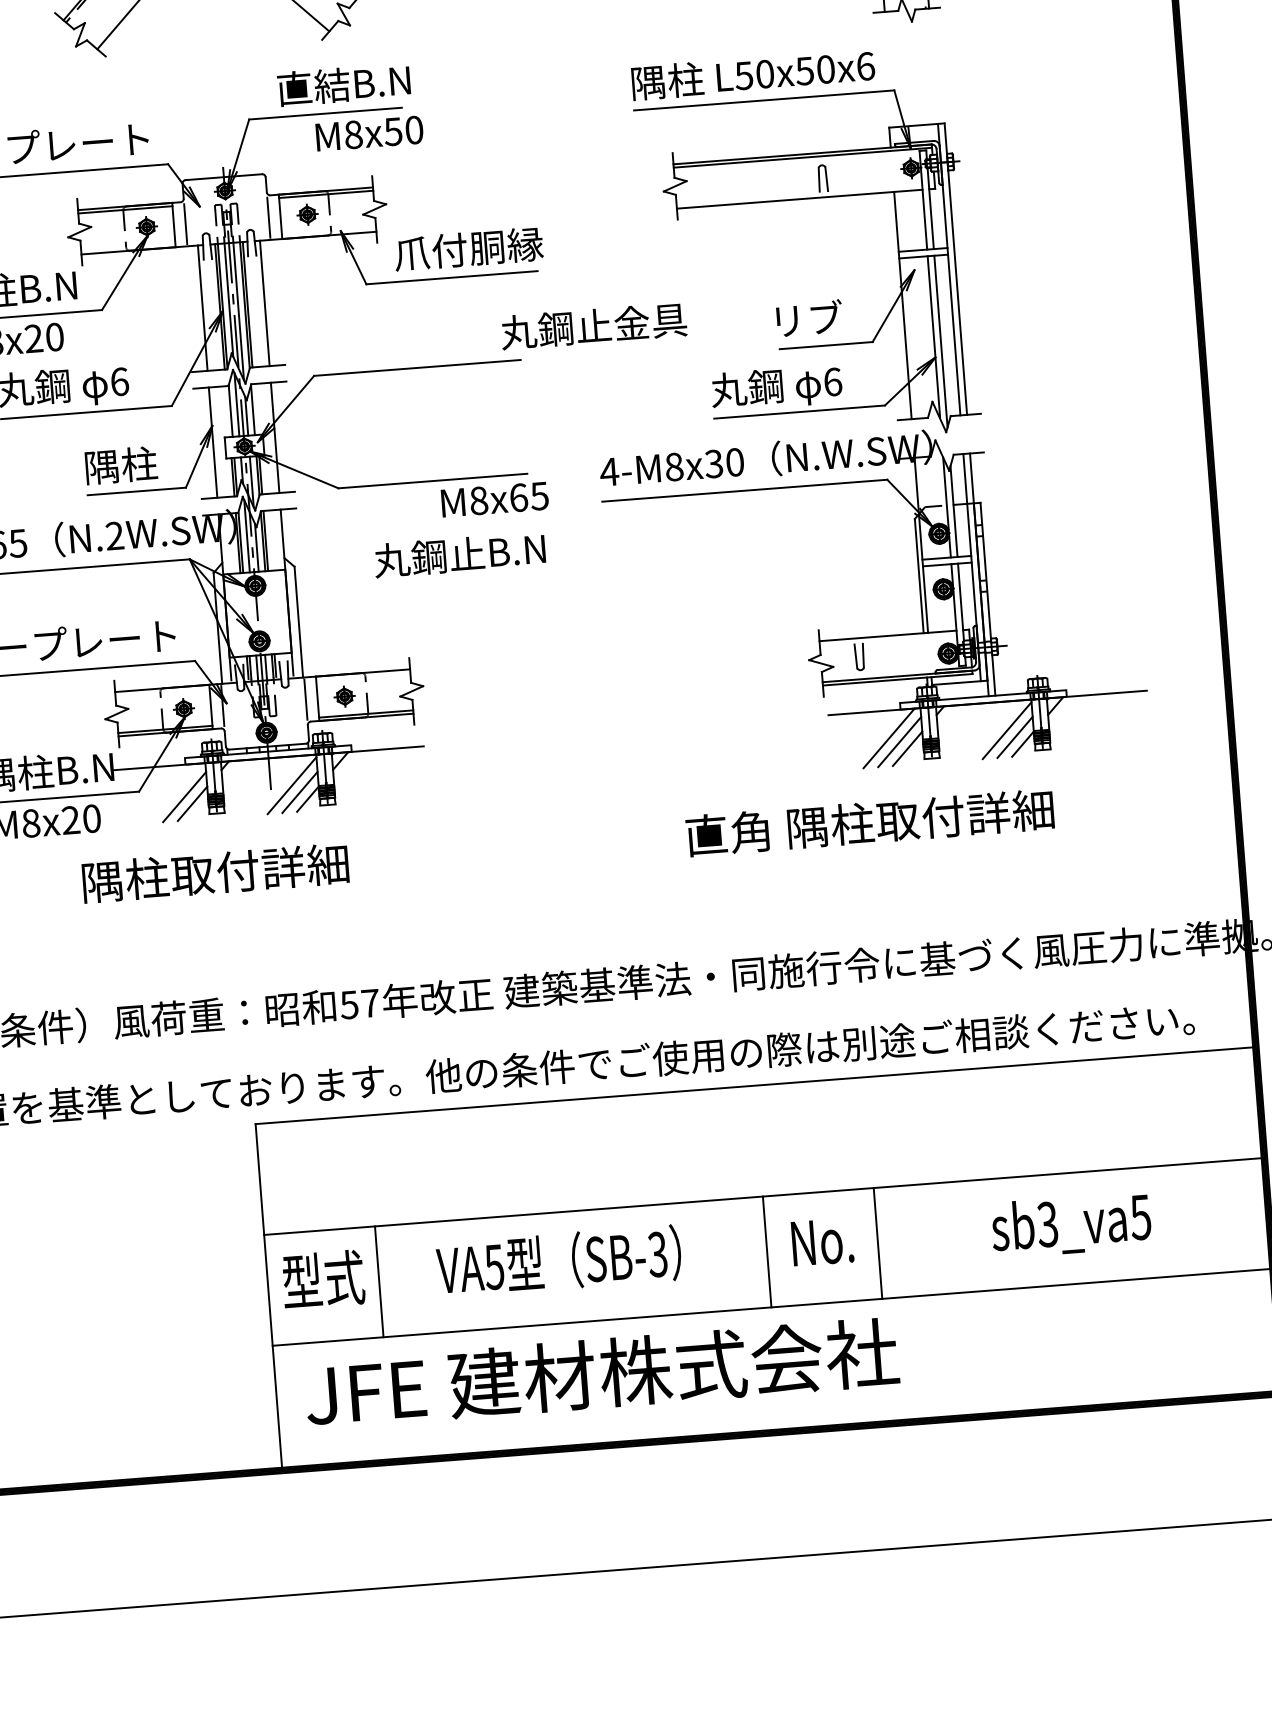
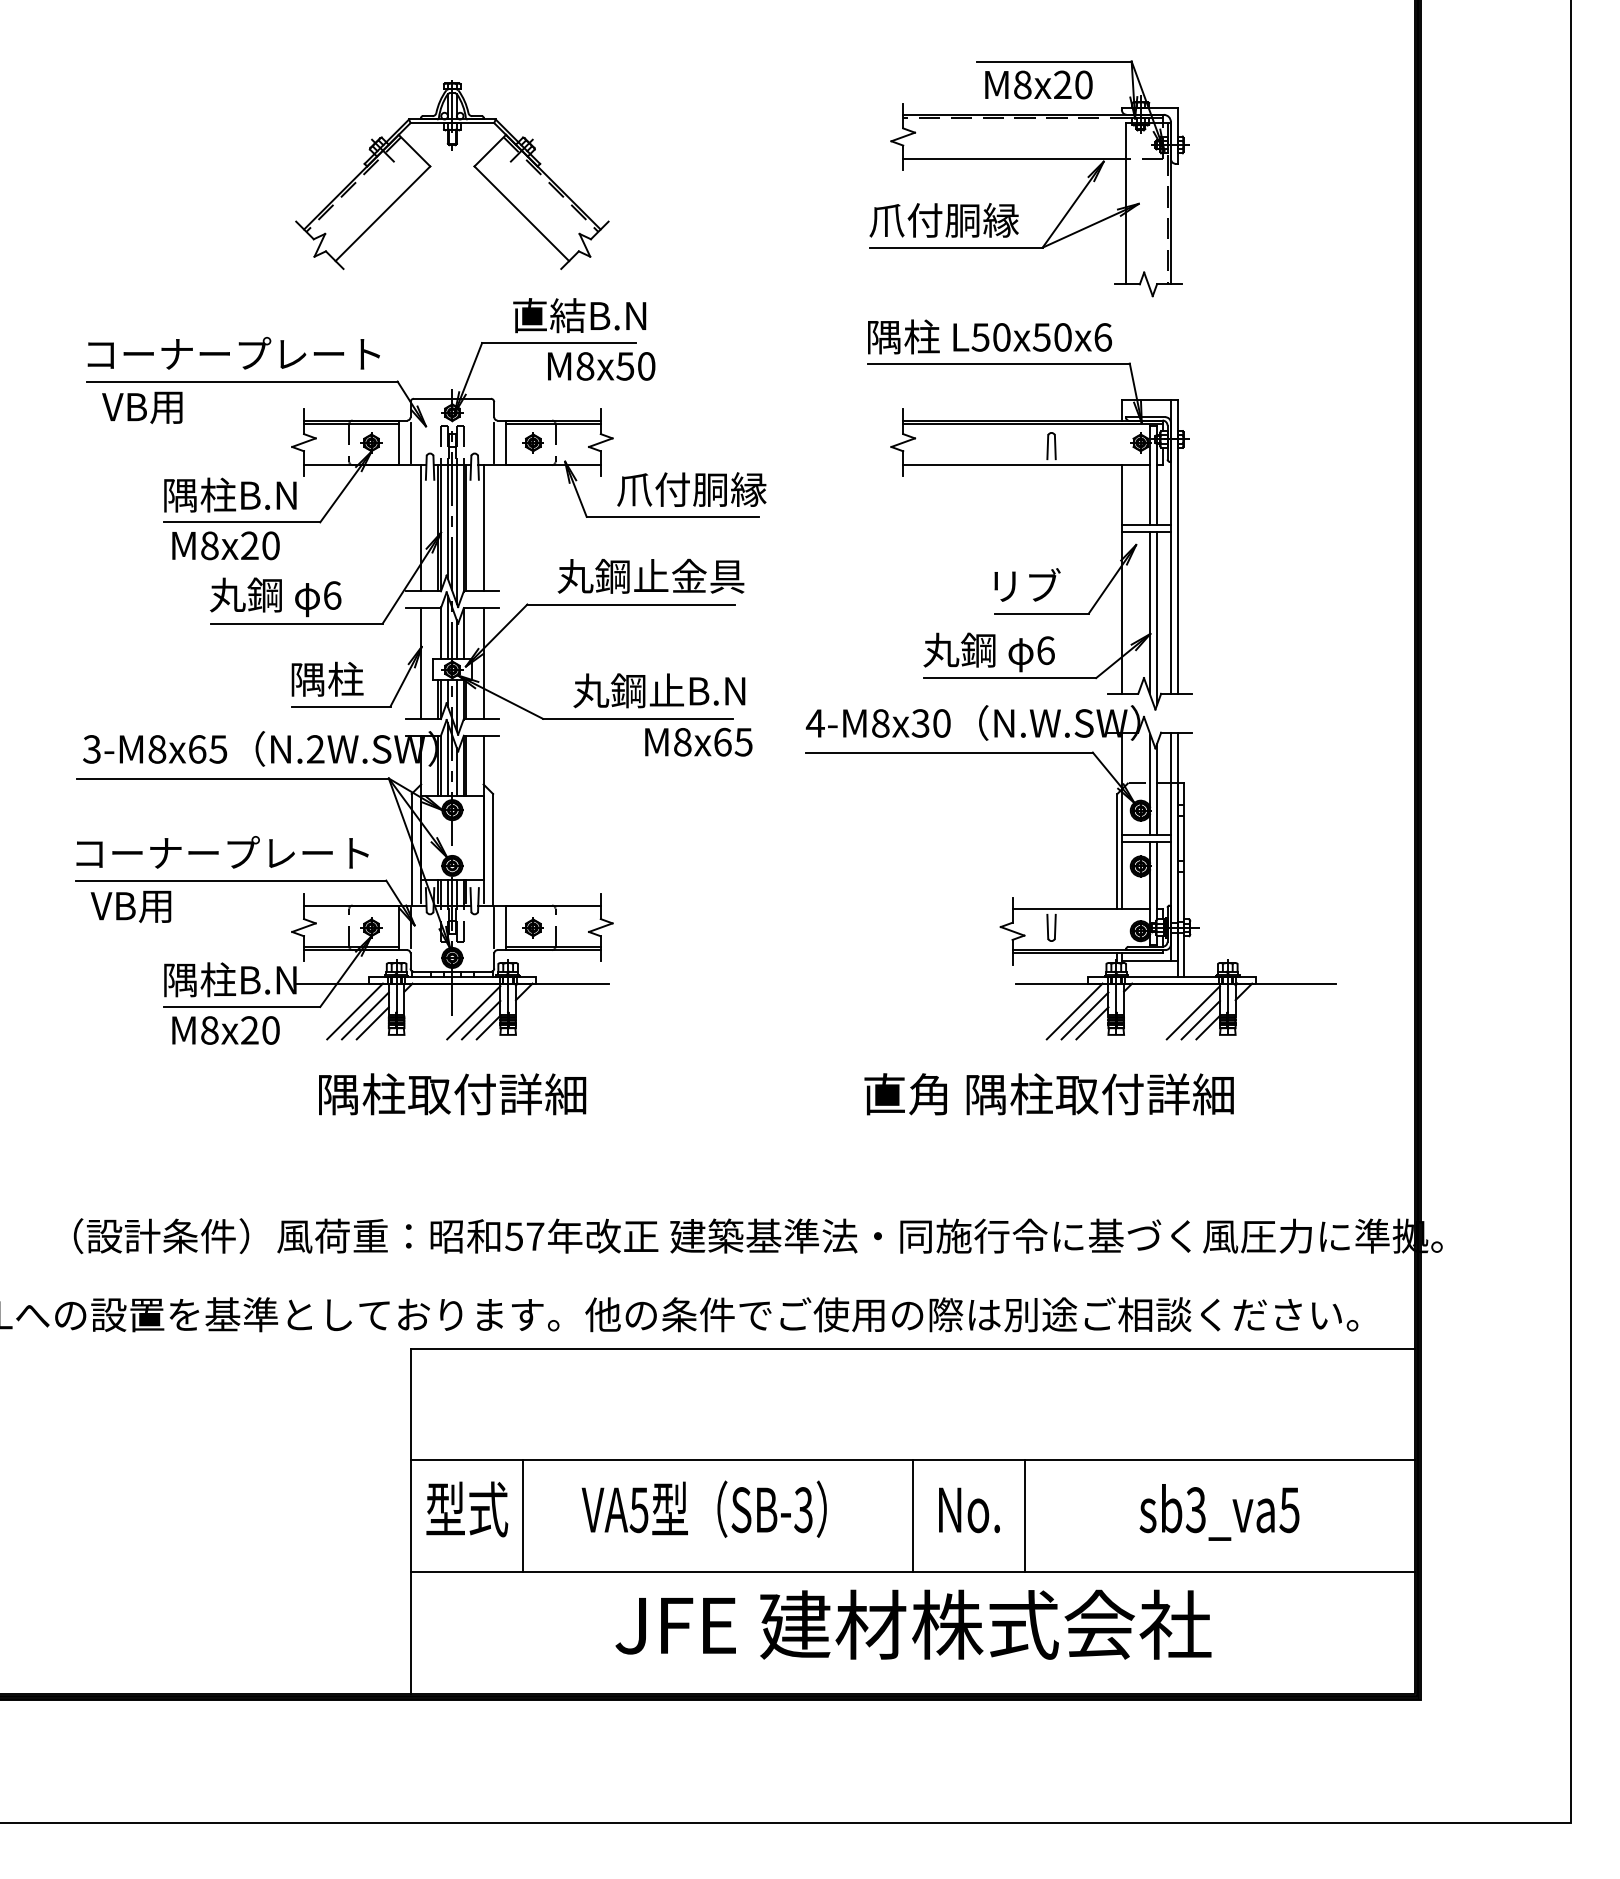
text: (593, 325) -> (650, 575), moved
text: (459, 554) -> (659, 690), moved
line: (173, 793) -> (354, 1011), added
text: (215, 873) -> (452, 1094), moved
text: (601, 1373) -> (913, 1624), moved

